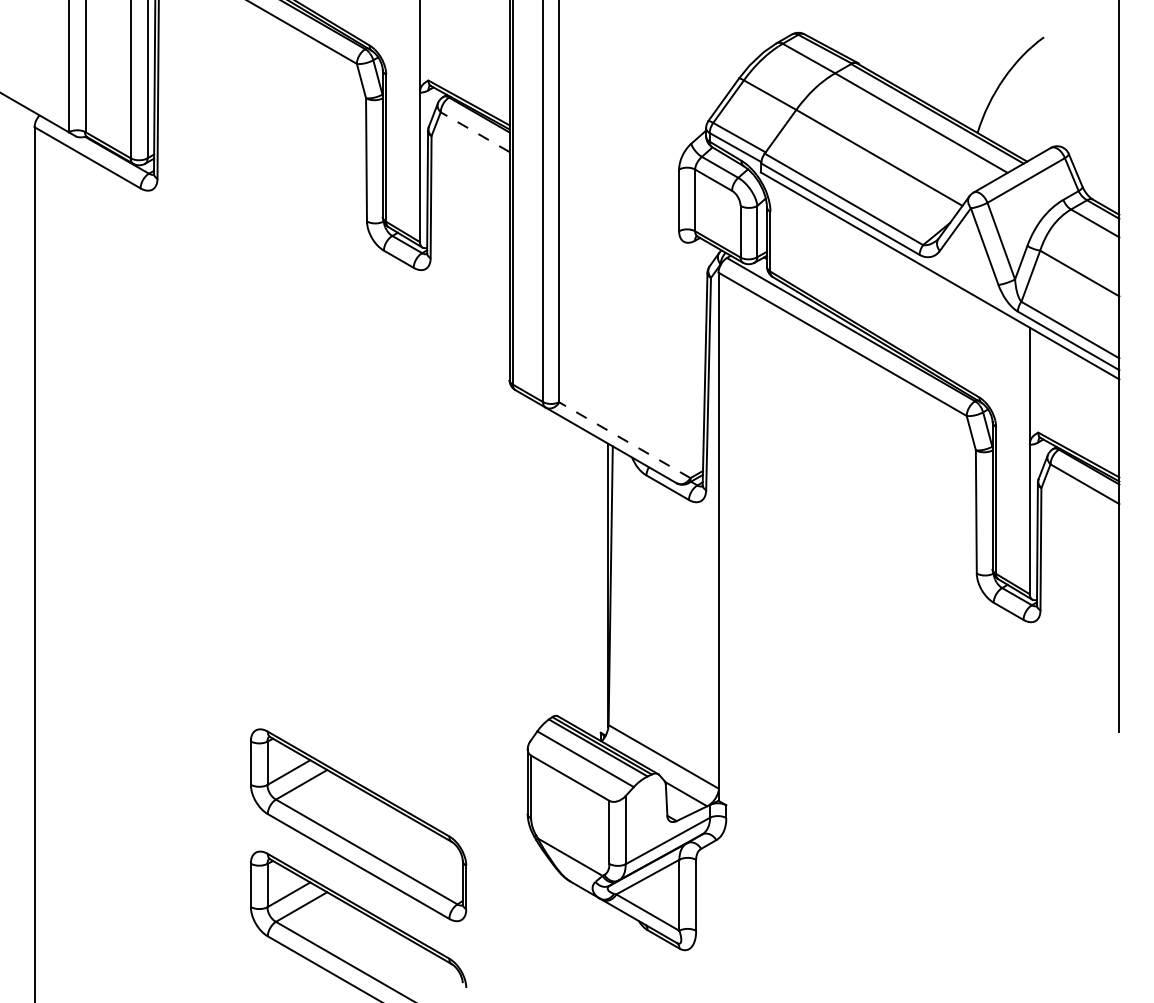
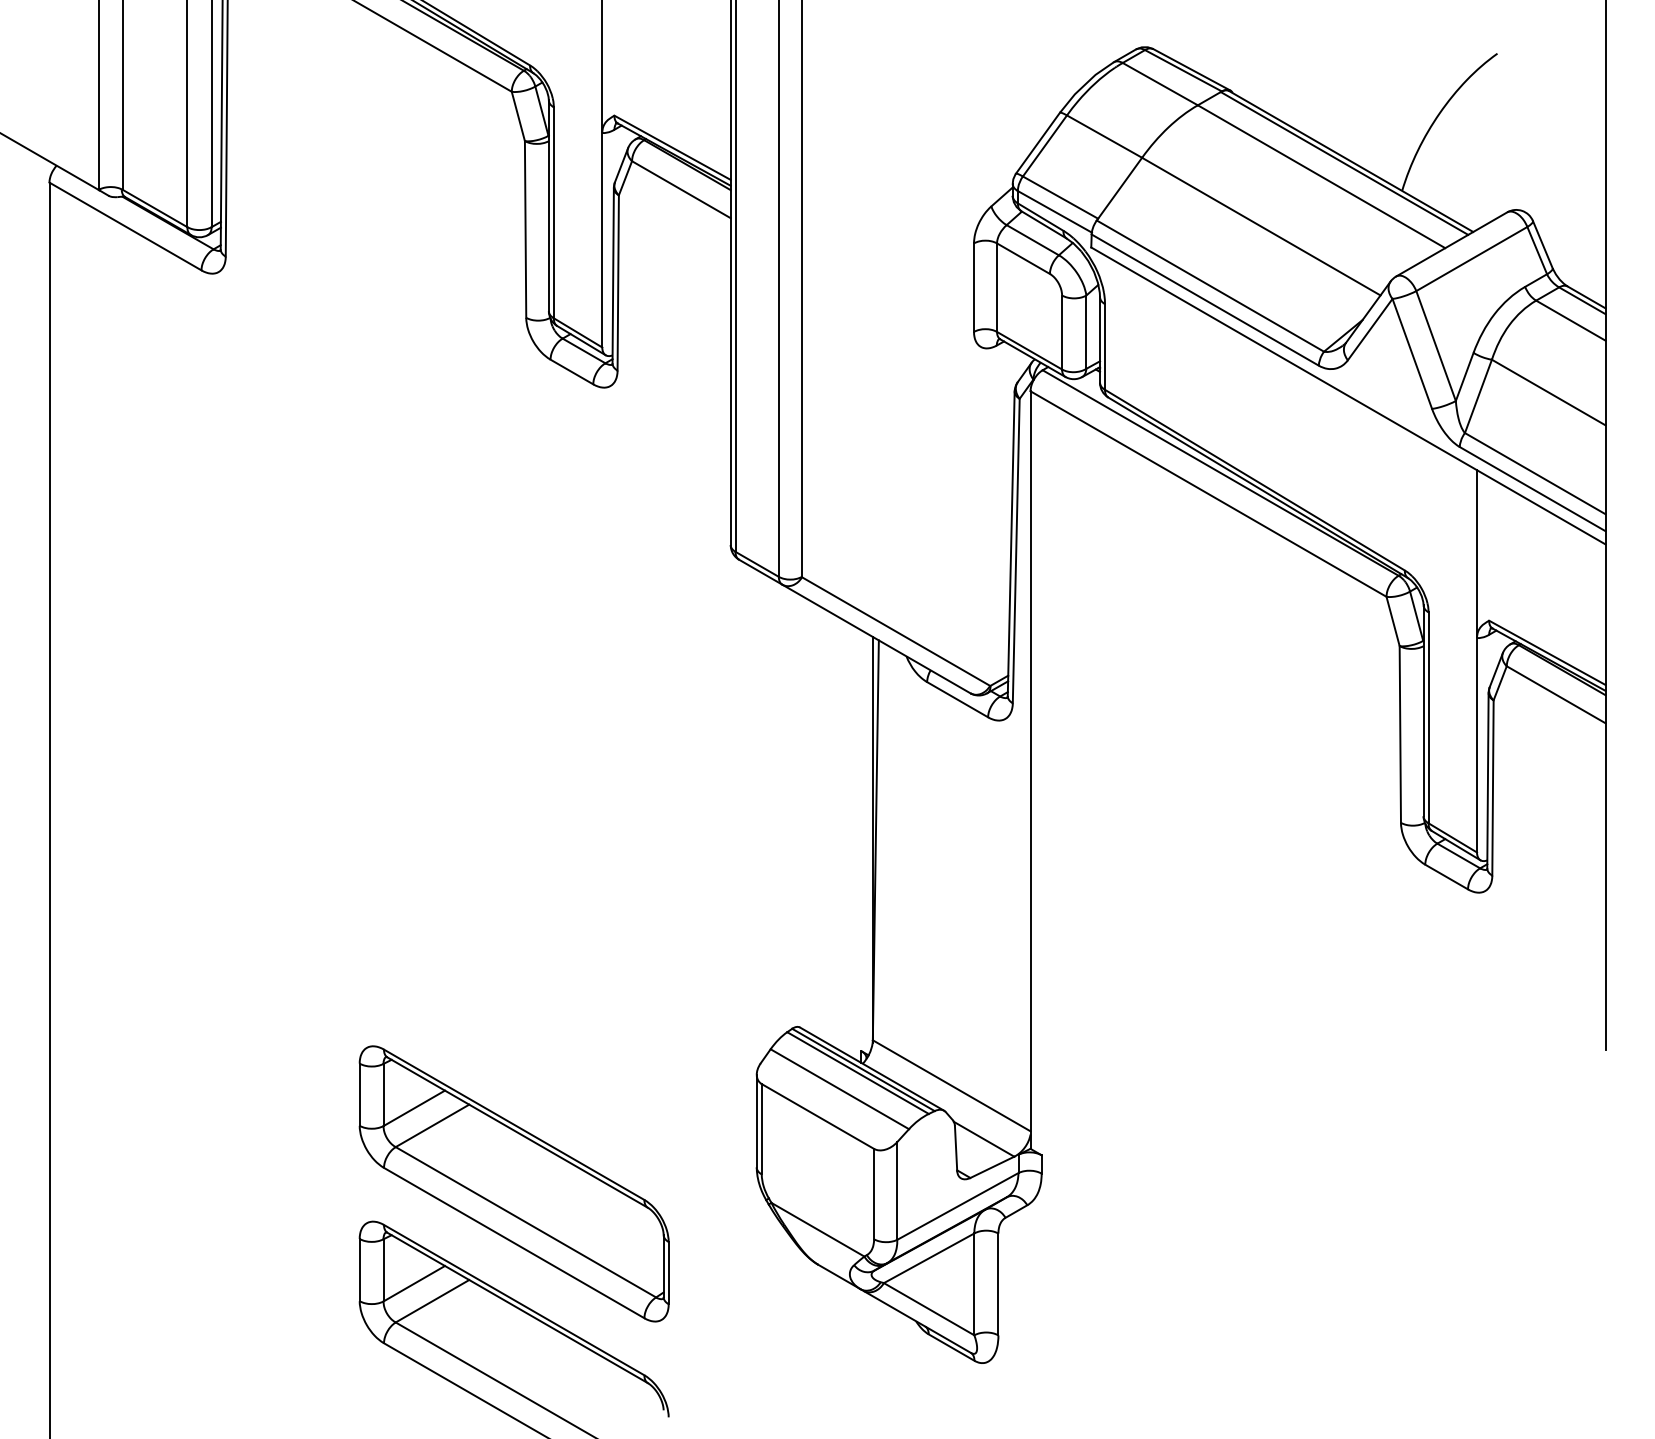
line: (475, 132) -> (681, 190), dashed -> solid
line: (624, 440) -> (895, 632), dashed -> solid

